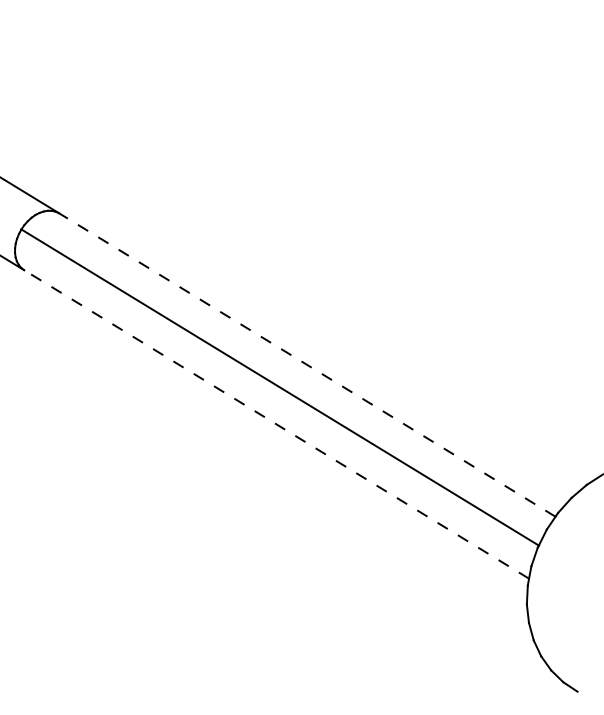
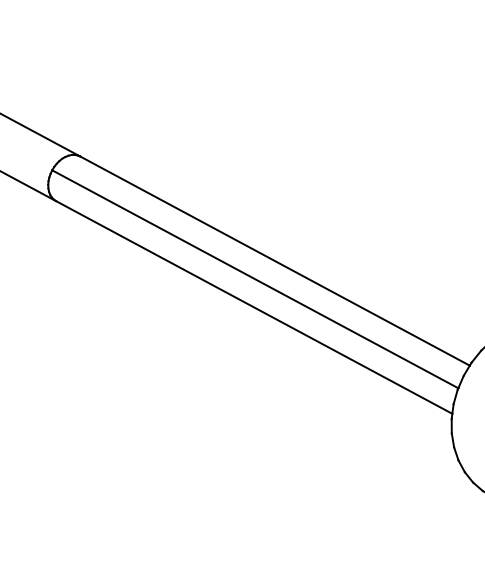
line: (306, 364) -> (274, 260), dashed -> solid
line: (277, 424) -> (254, 307), dashed -> solid

